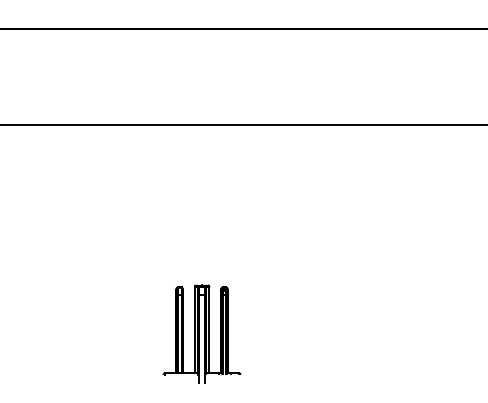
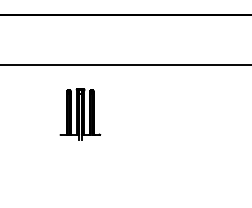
part: (202, 334) -> (80, 114), moved

